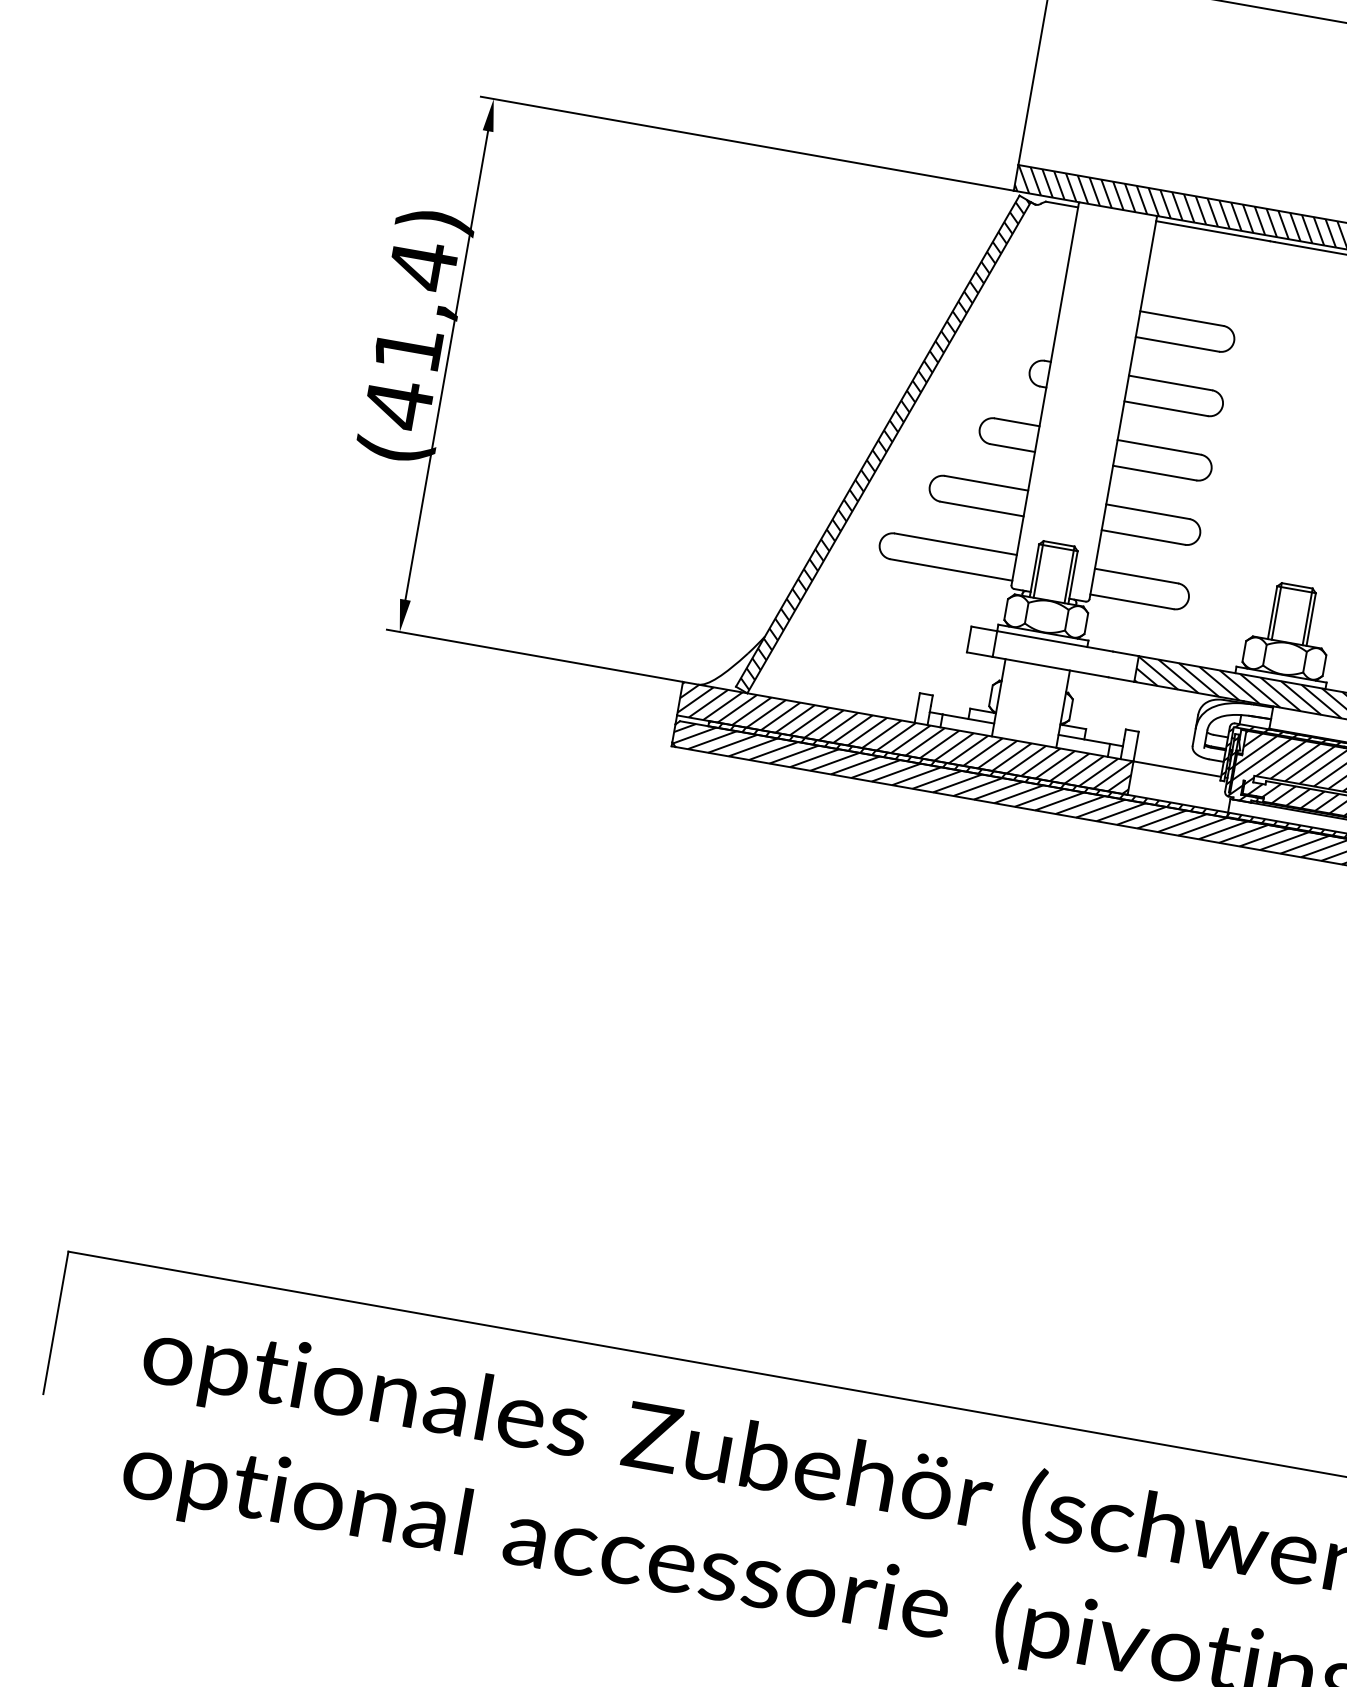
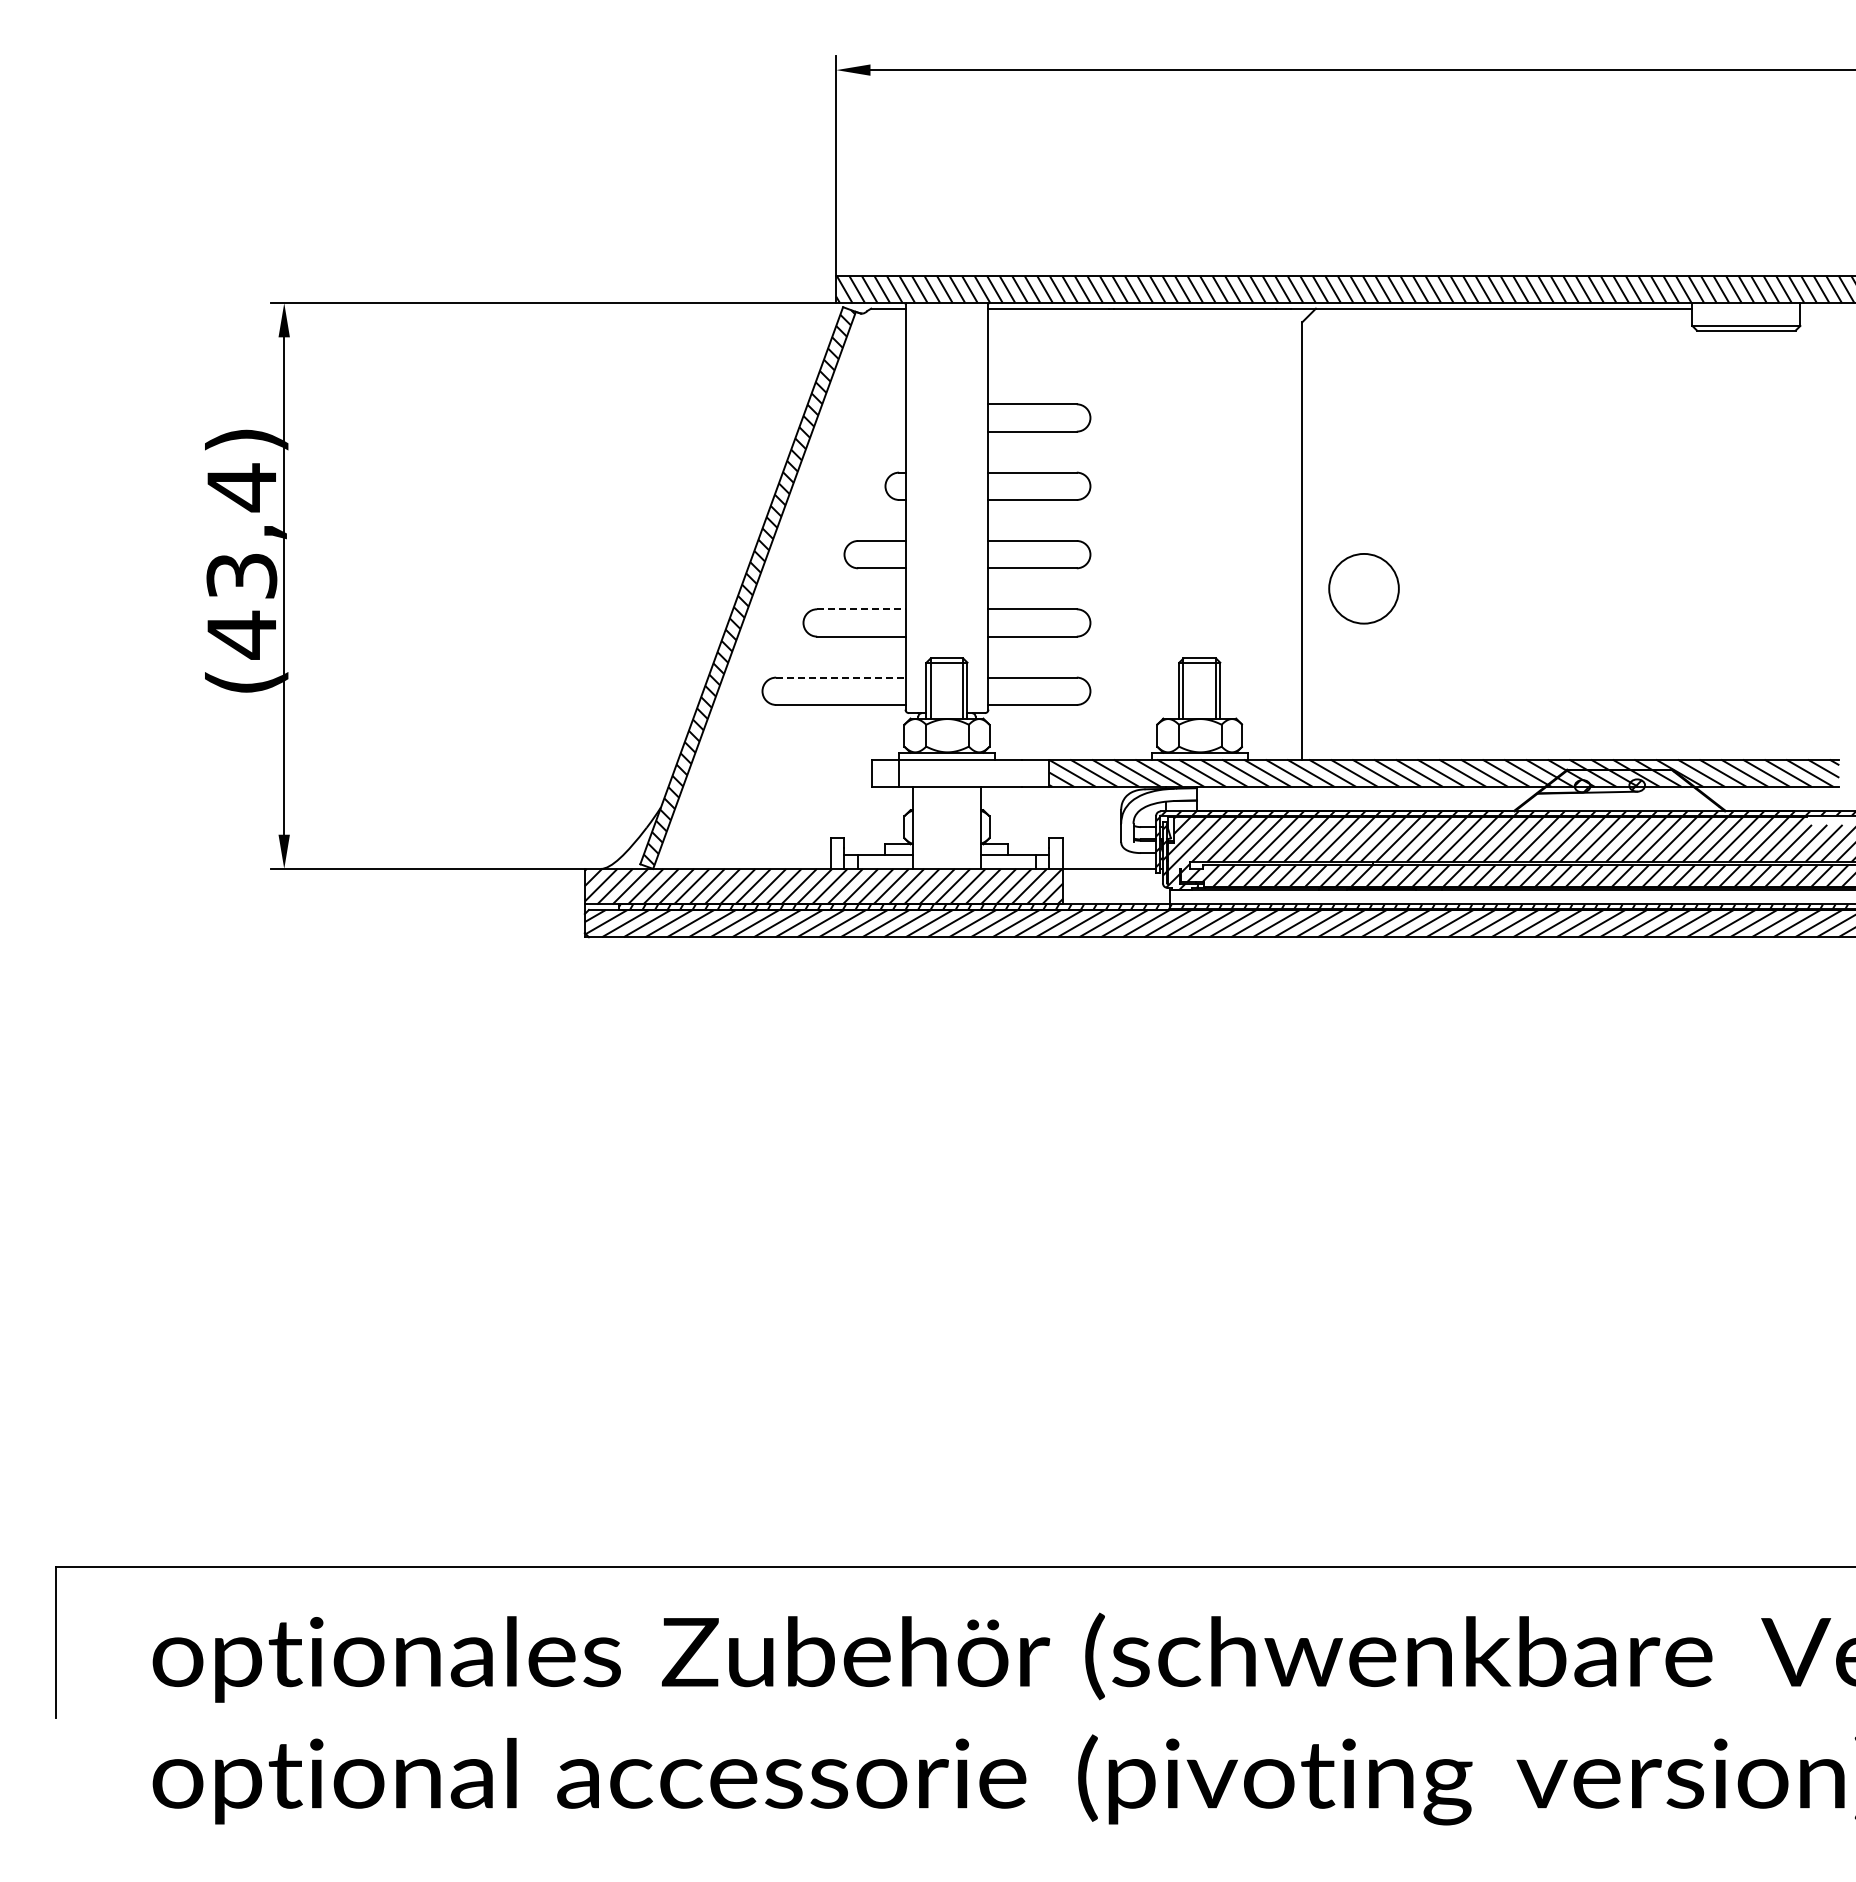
text: (408, 349) -> (241, 576), (41,4) -> (43,4)
line: (986, 483) -> (861, 609), solid -> dashed
line: (955, 544) -> (840, 677), solid -> dashed

